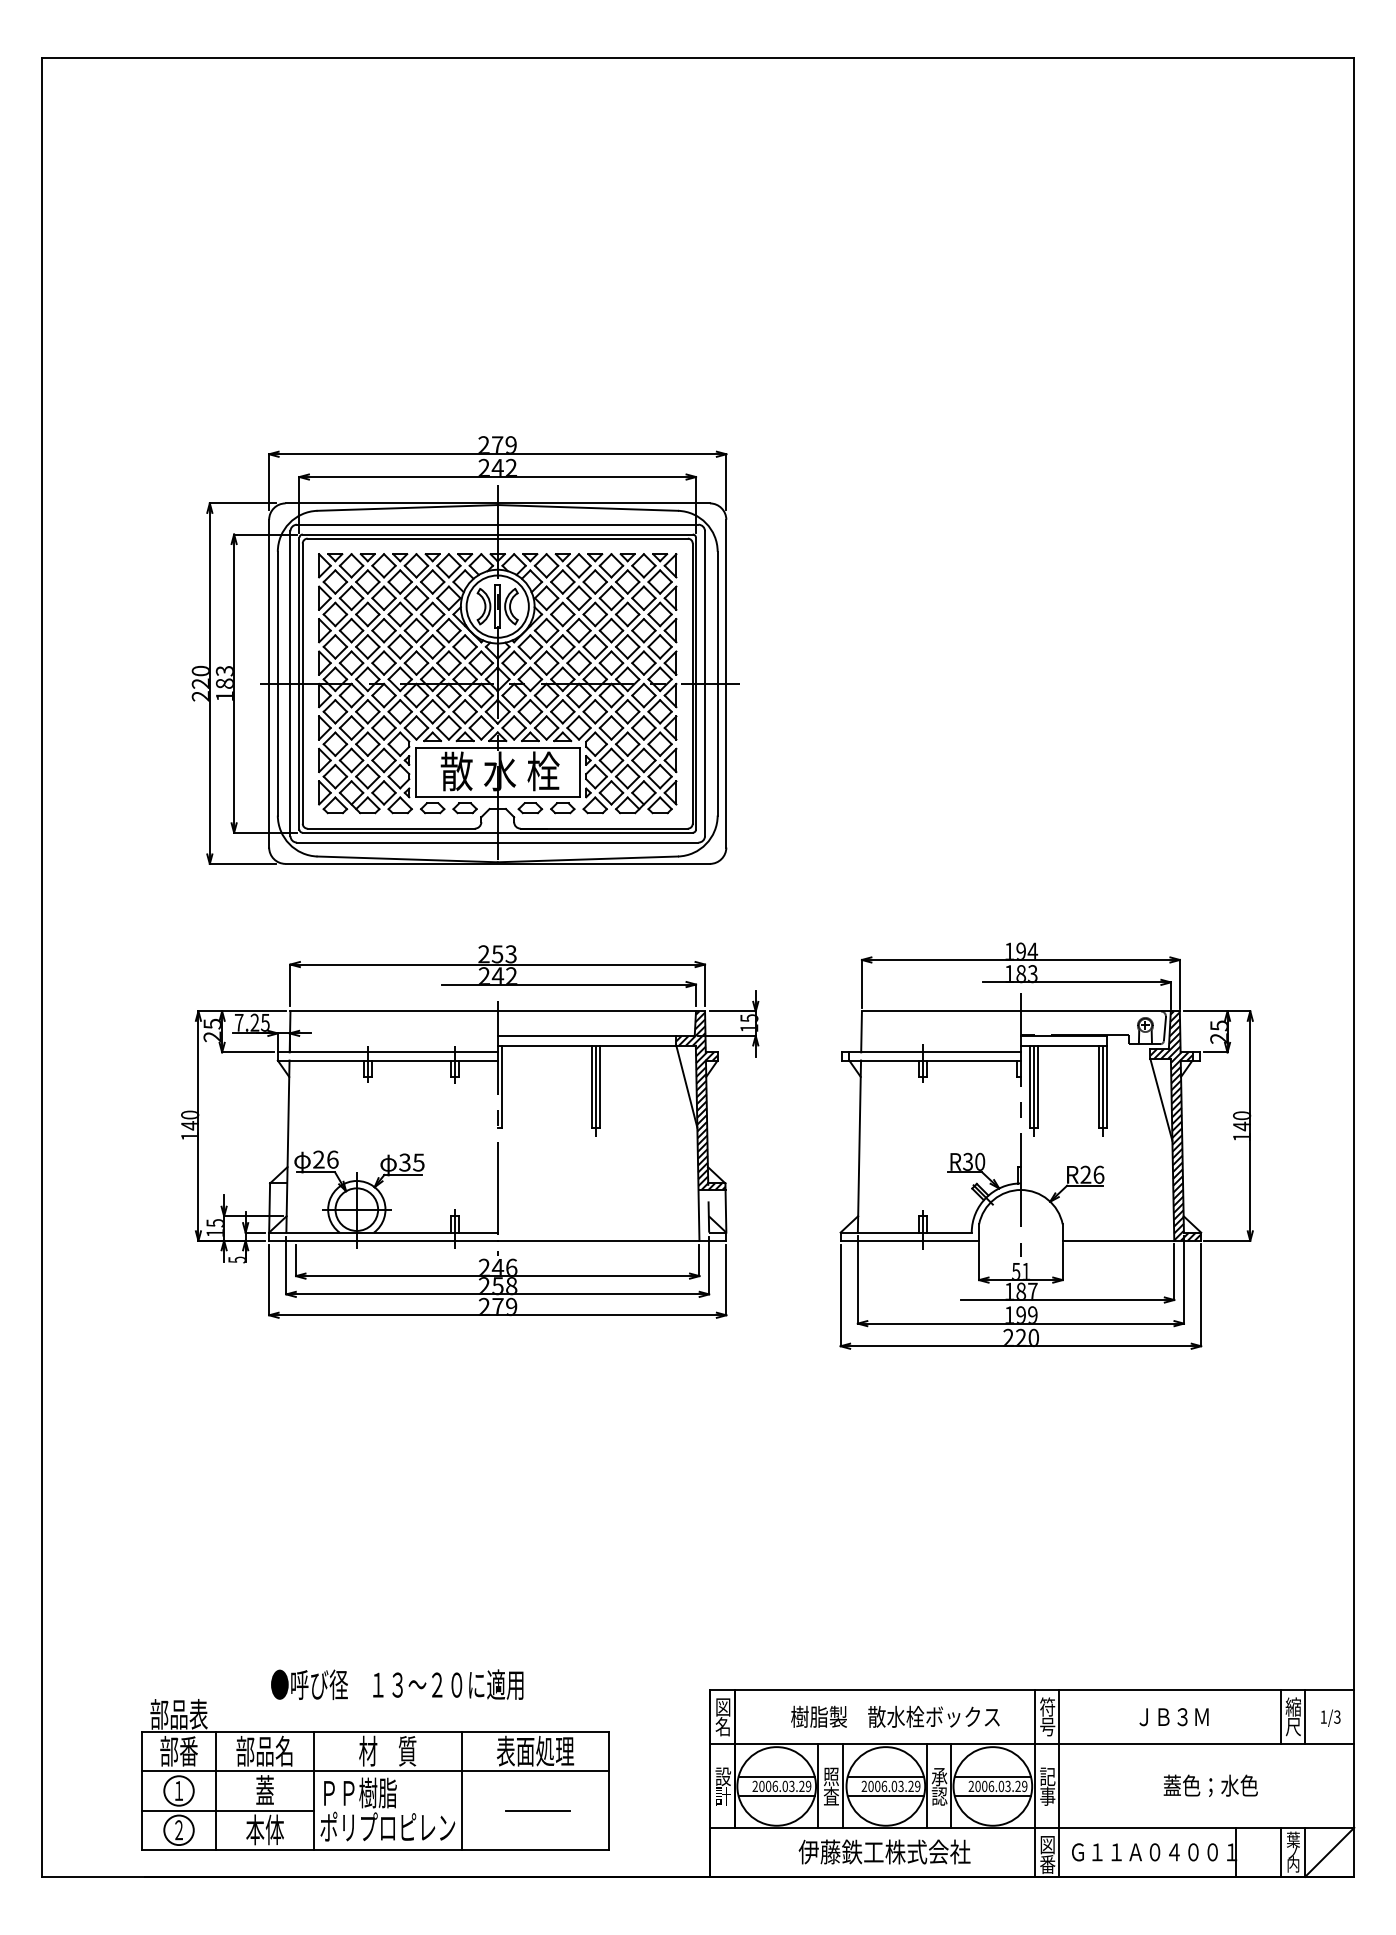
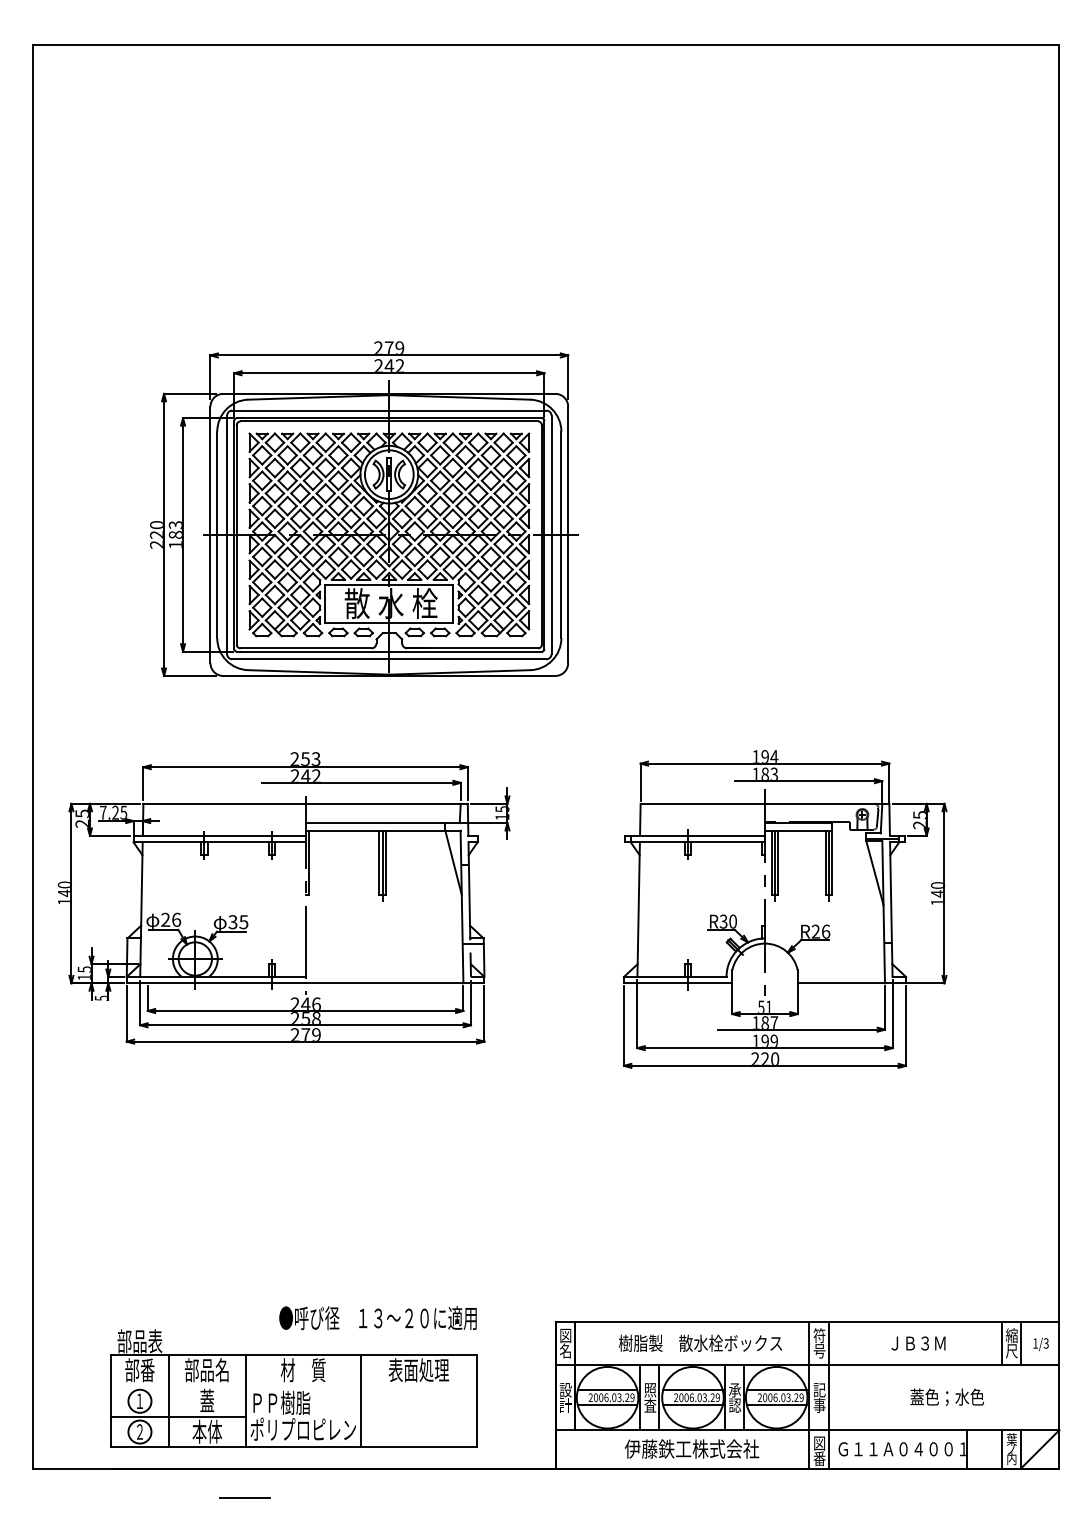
part: (470, 1131) -> (284, 897), moved
part: (1046, 1145) -> (785, 908), moved
text: (397, 1684) -> (378, 1317), moved
line: (375, 1771) -> (293, 1386), removed
line: (537, 1810) -> (245, 1497), moved

